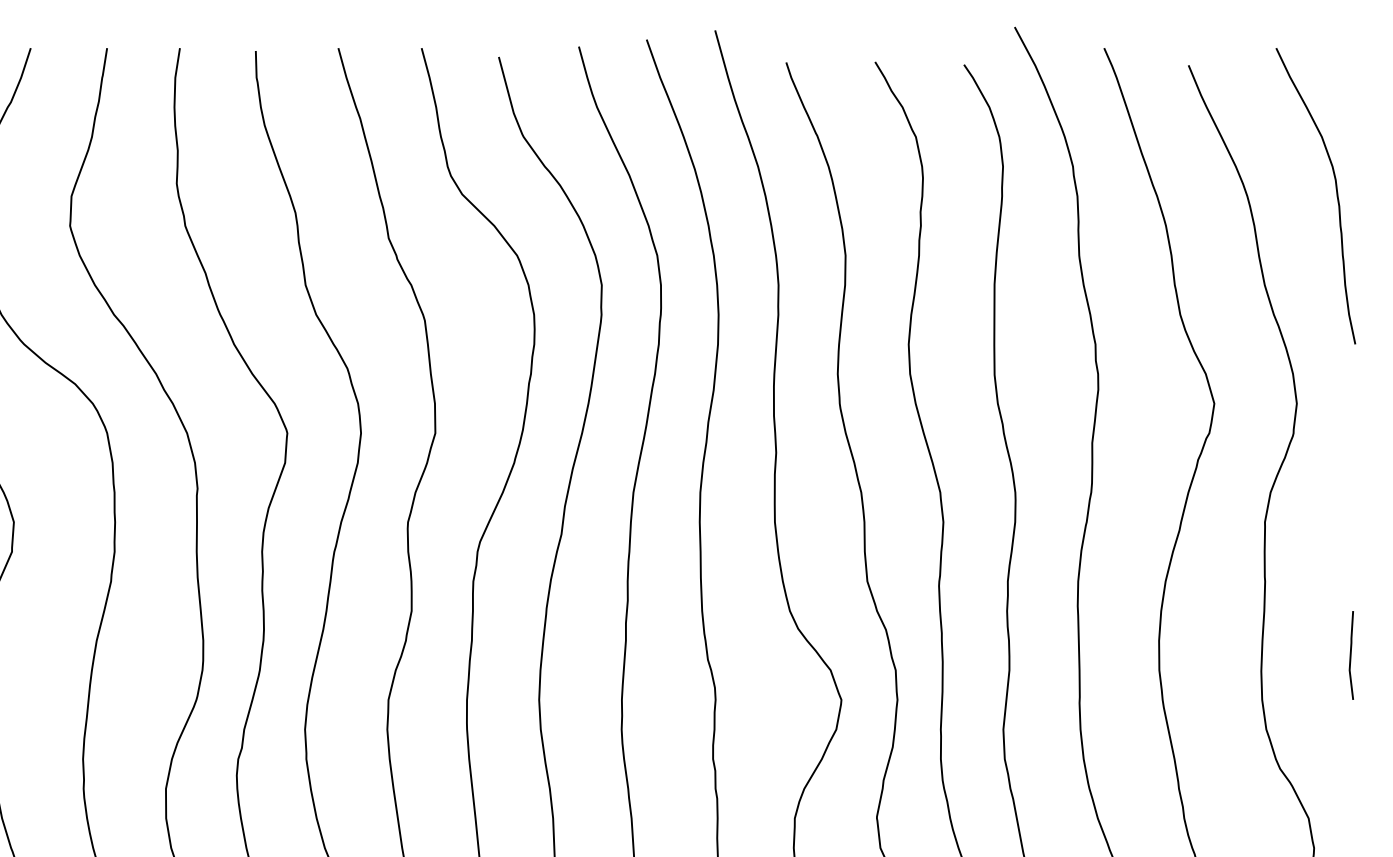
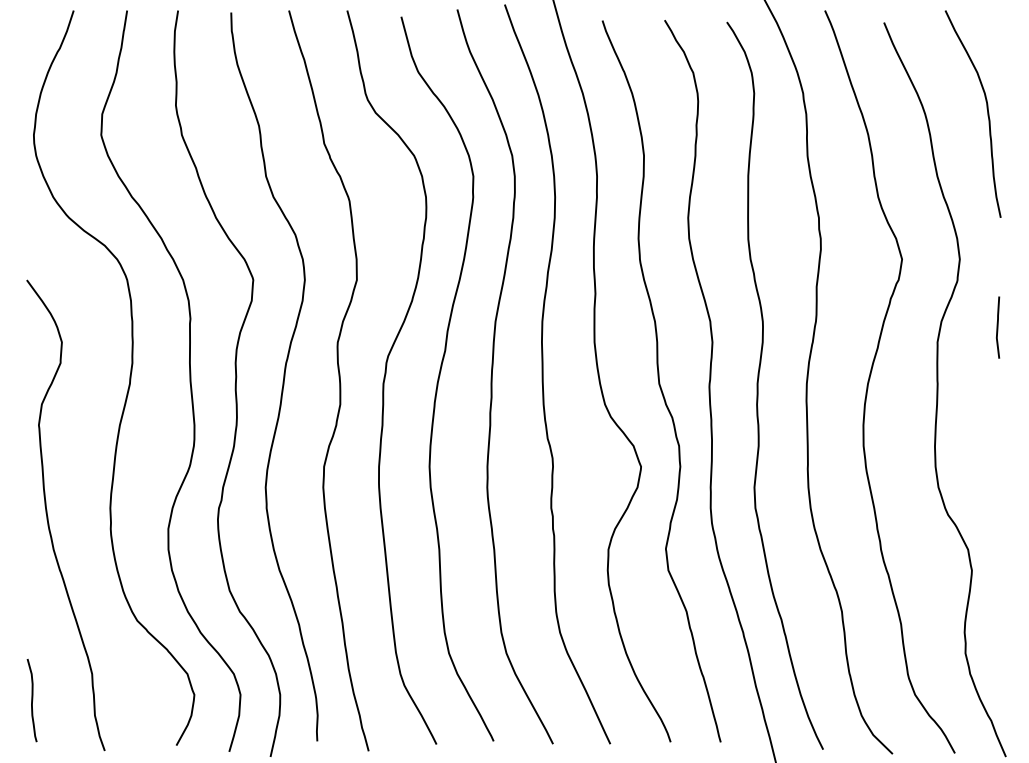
line: (1352, 655) -> (998, 327), moved

